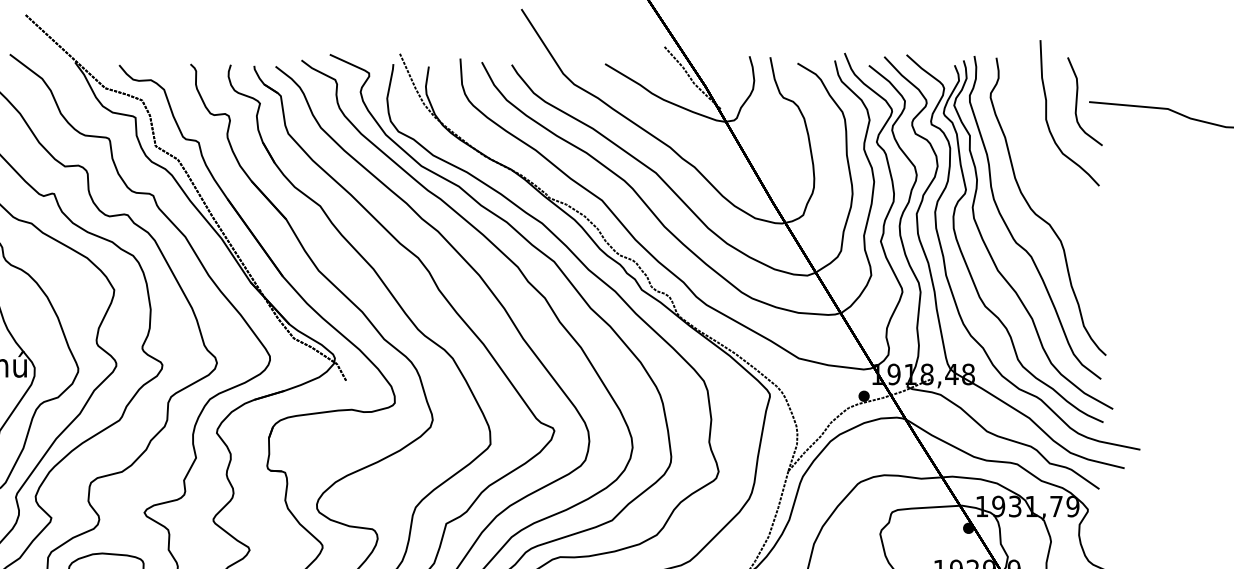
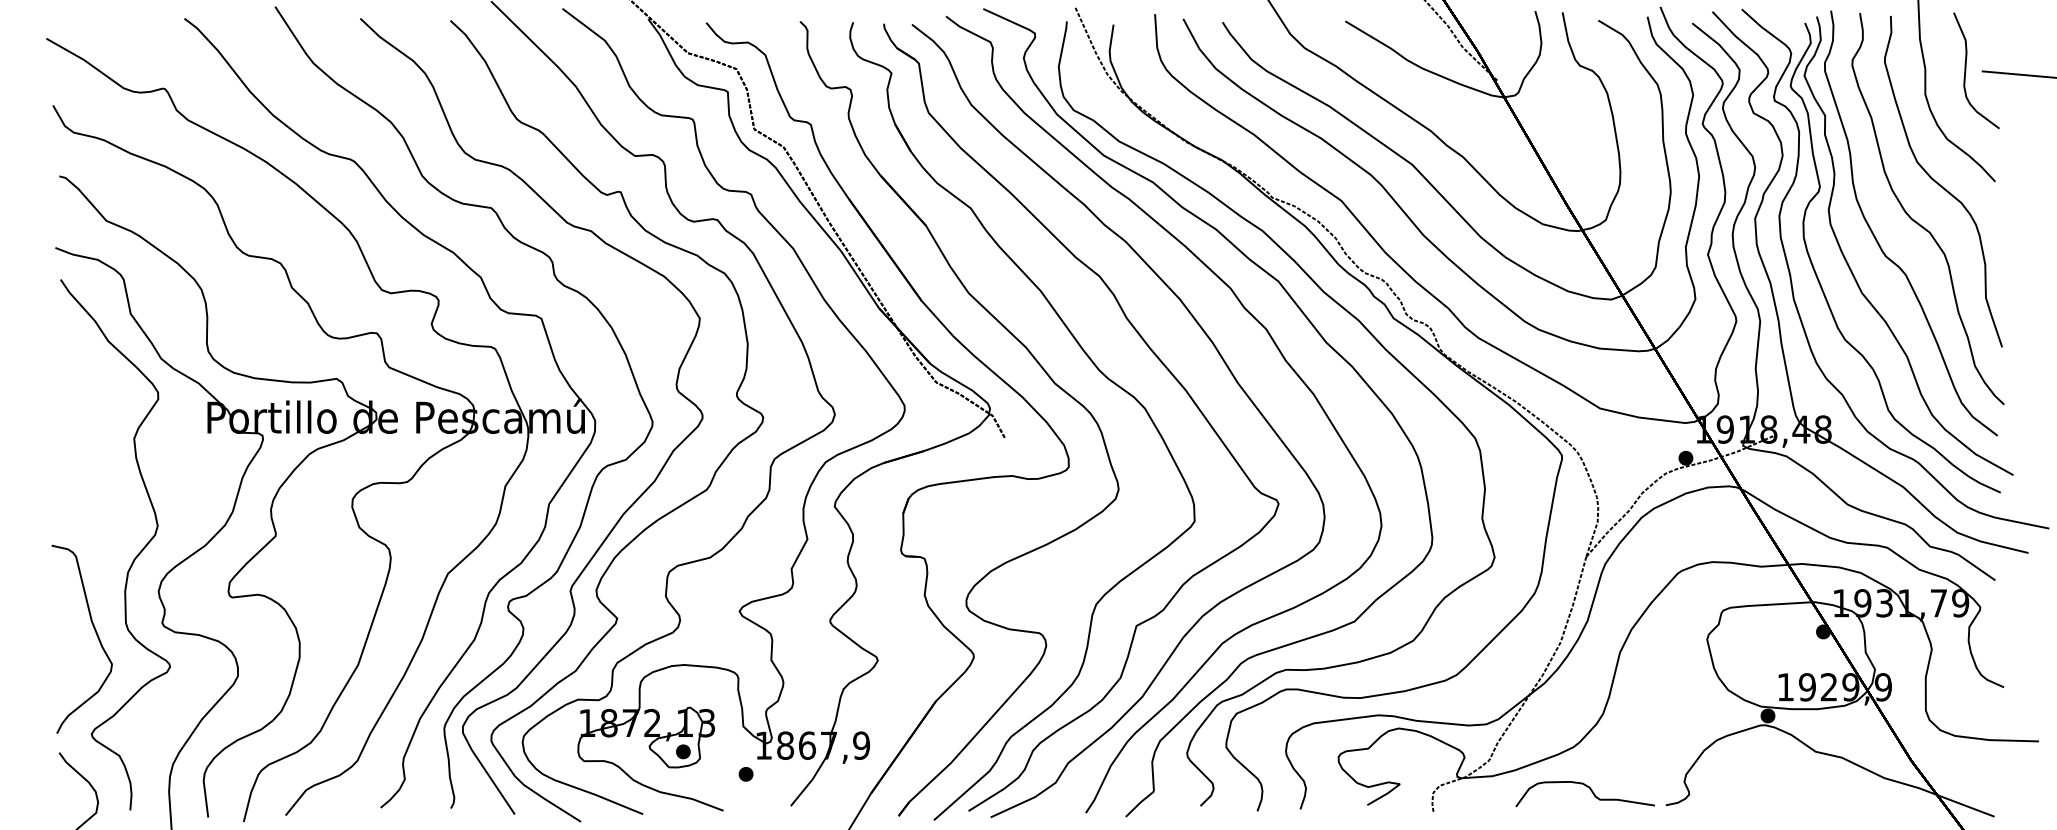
curve: (1057, 188) -> (1940, 184), added

